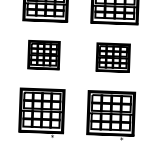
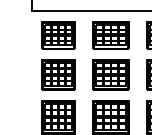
part: (44, 54) -> (58, 74), size x1.43
part: (112, 56) -> (110, 74), size x1.43

